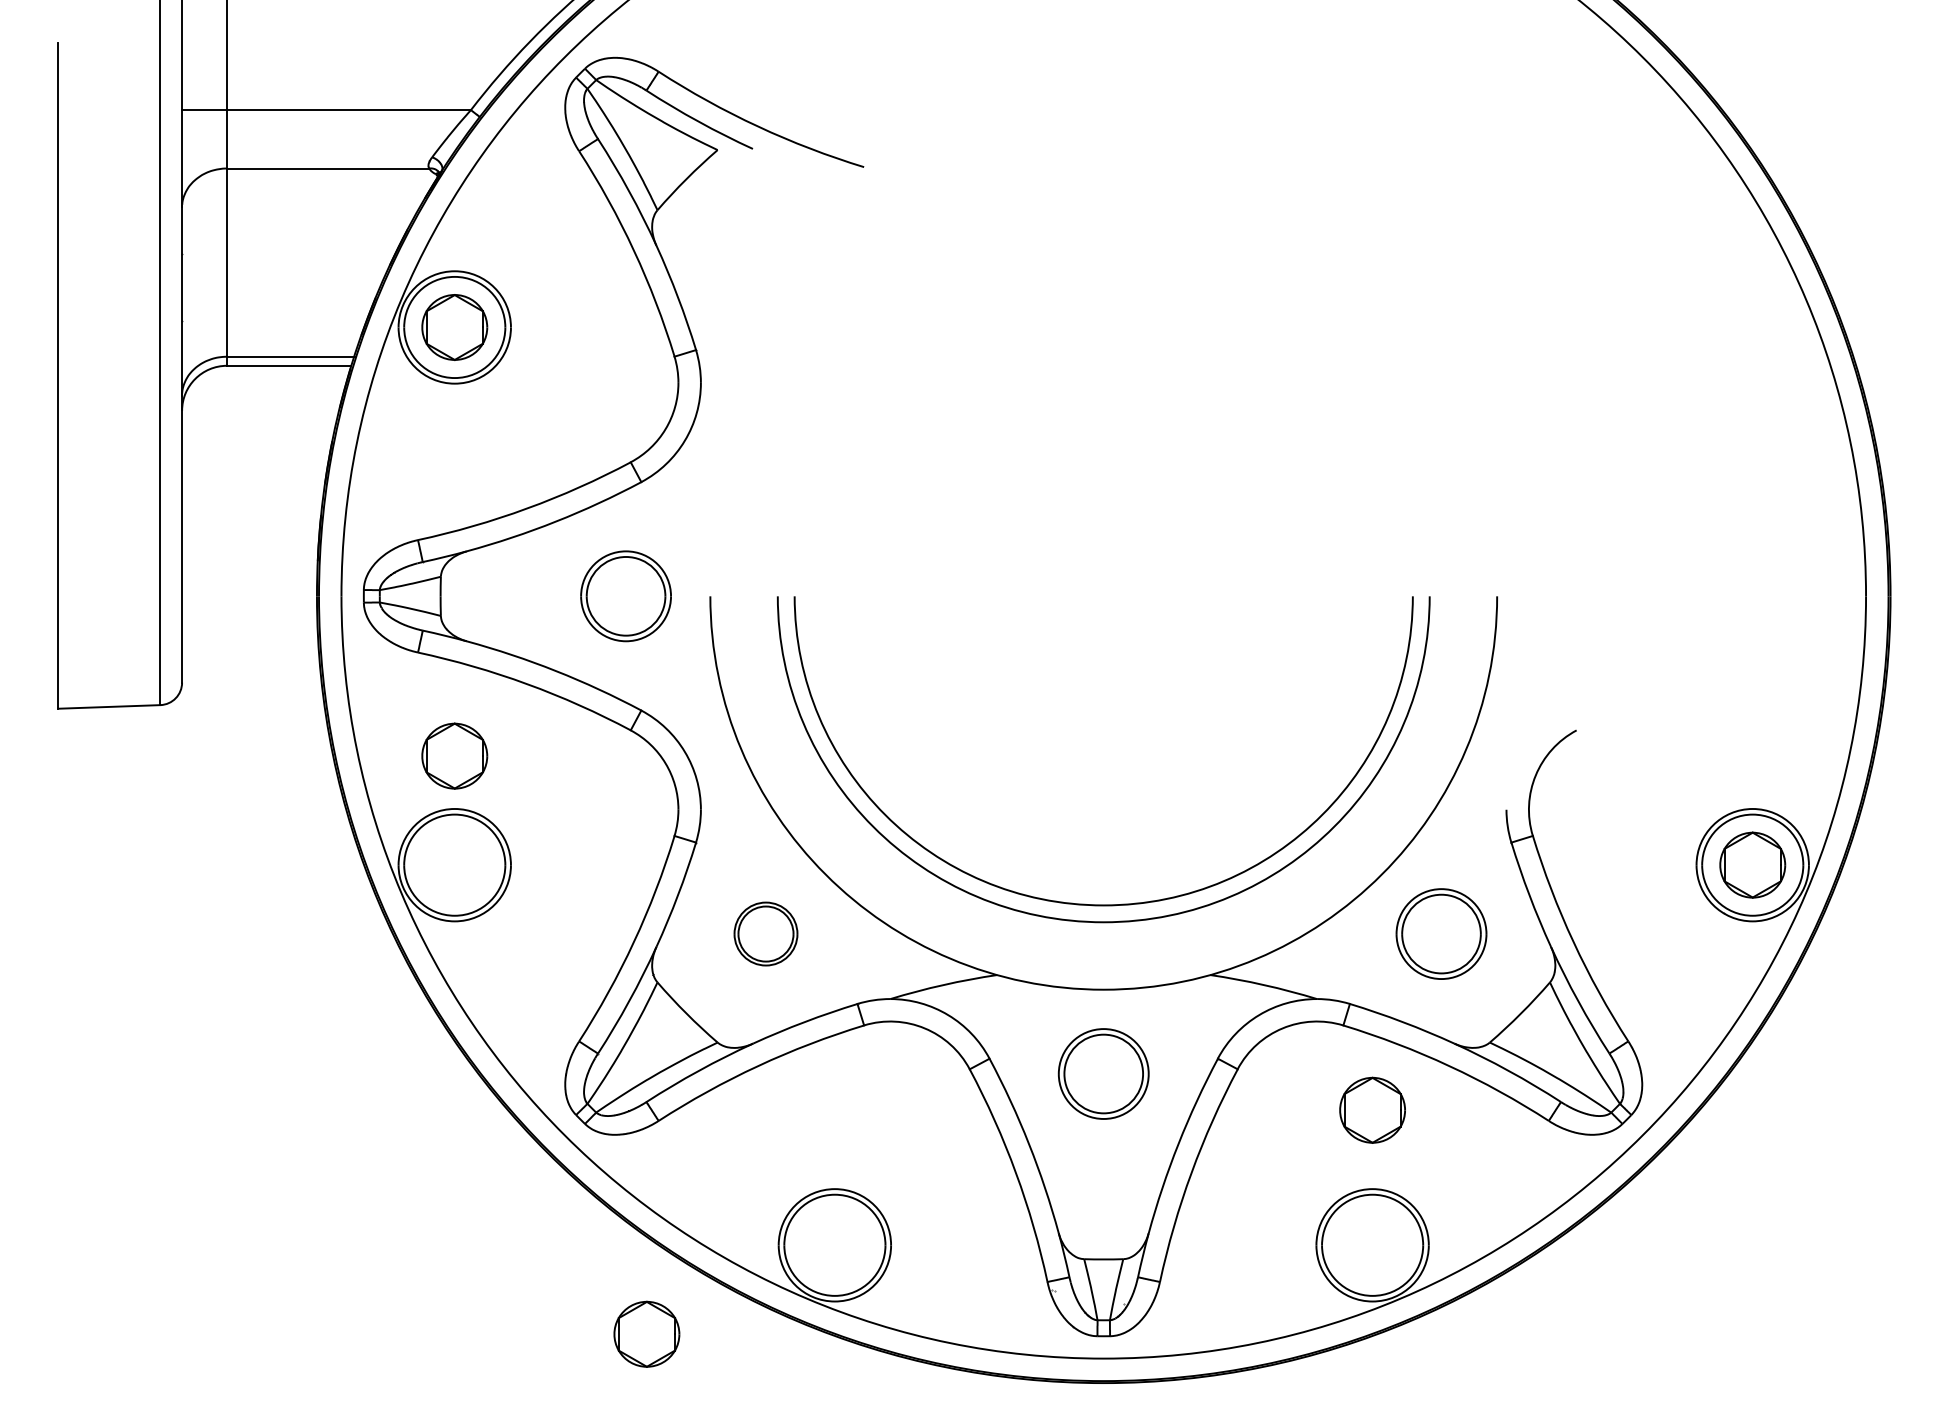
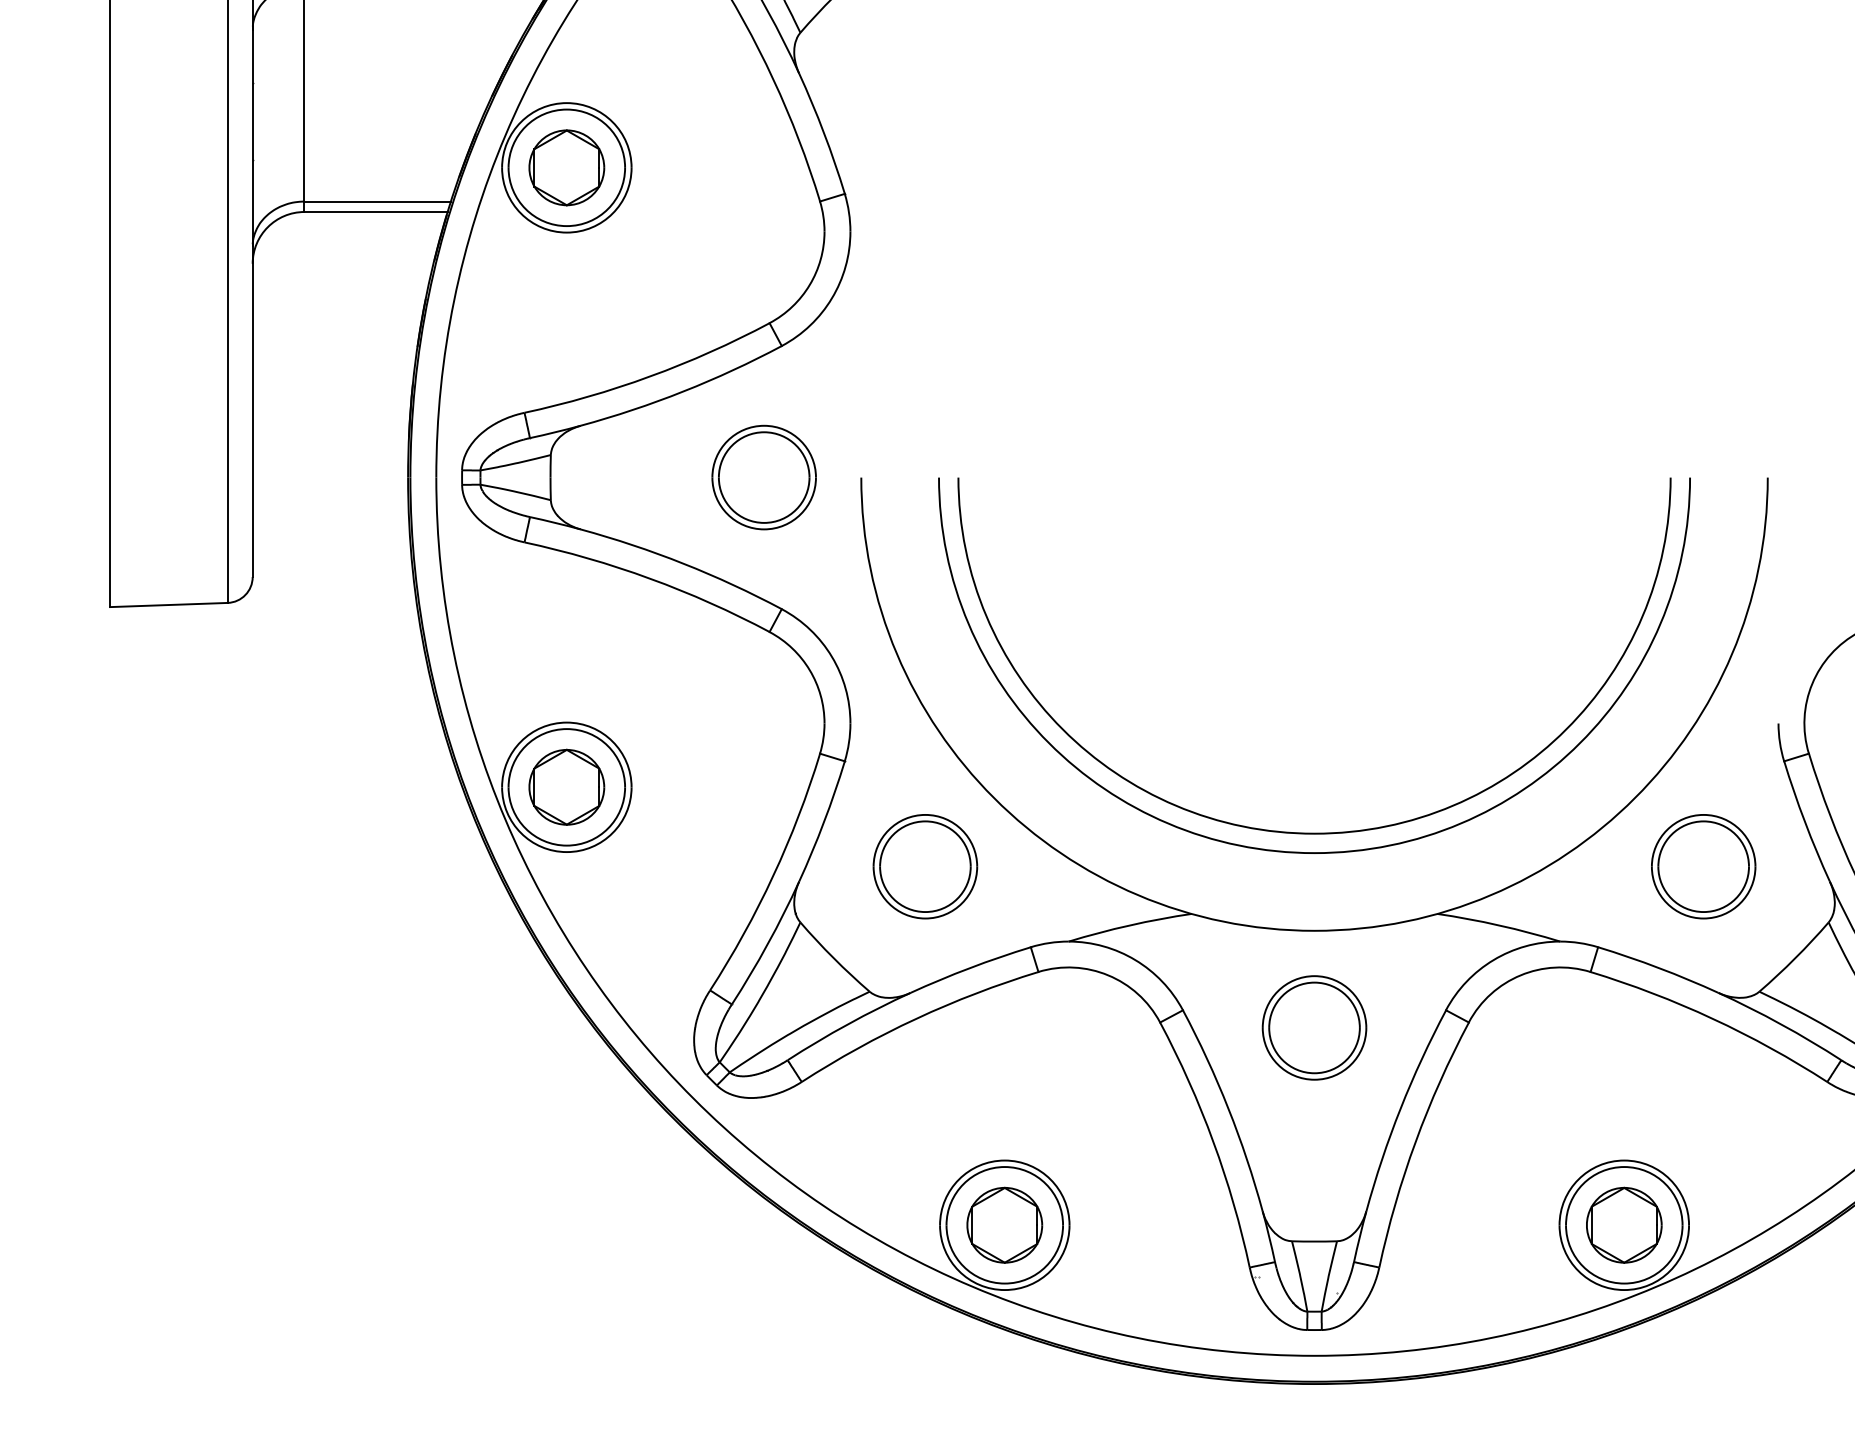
part: (454, 755) -> (566, 786), moved
part: (765, 933) -> (924, 866), size x1.43
part: (1372, 1109) -> (1624, 1224), moved
part: (646, 1333) -> (1004, 1224), moved

